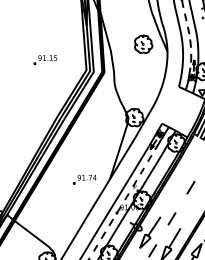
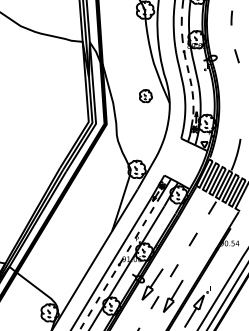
part: (143, 43) -> (145, 95), size x0.7
part: (45, 59) -> (47, 111), removed
part: (84, 179) -> (86, 231), removed

